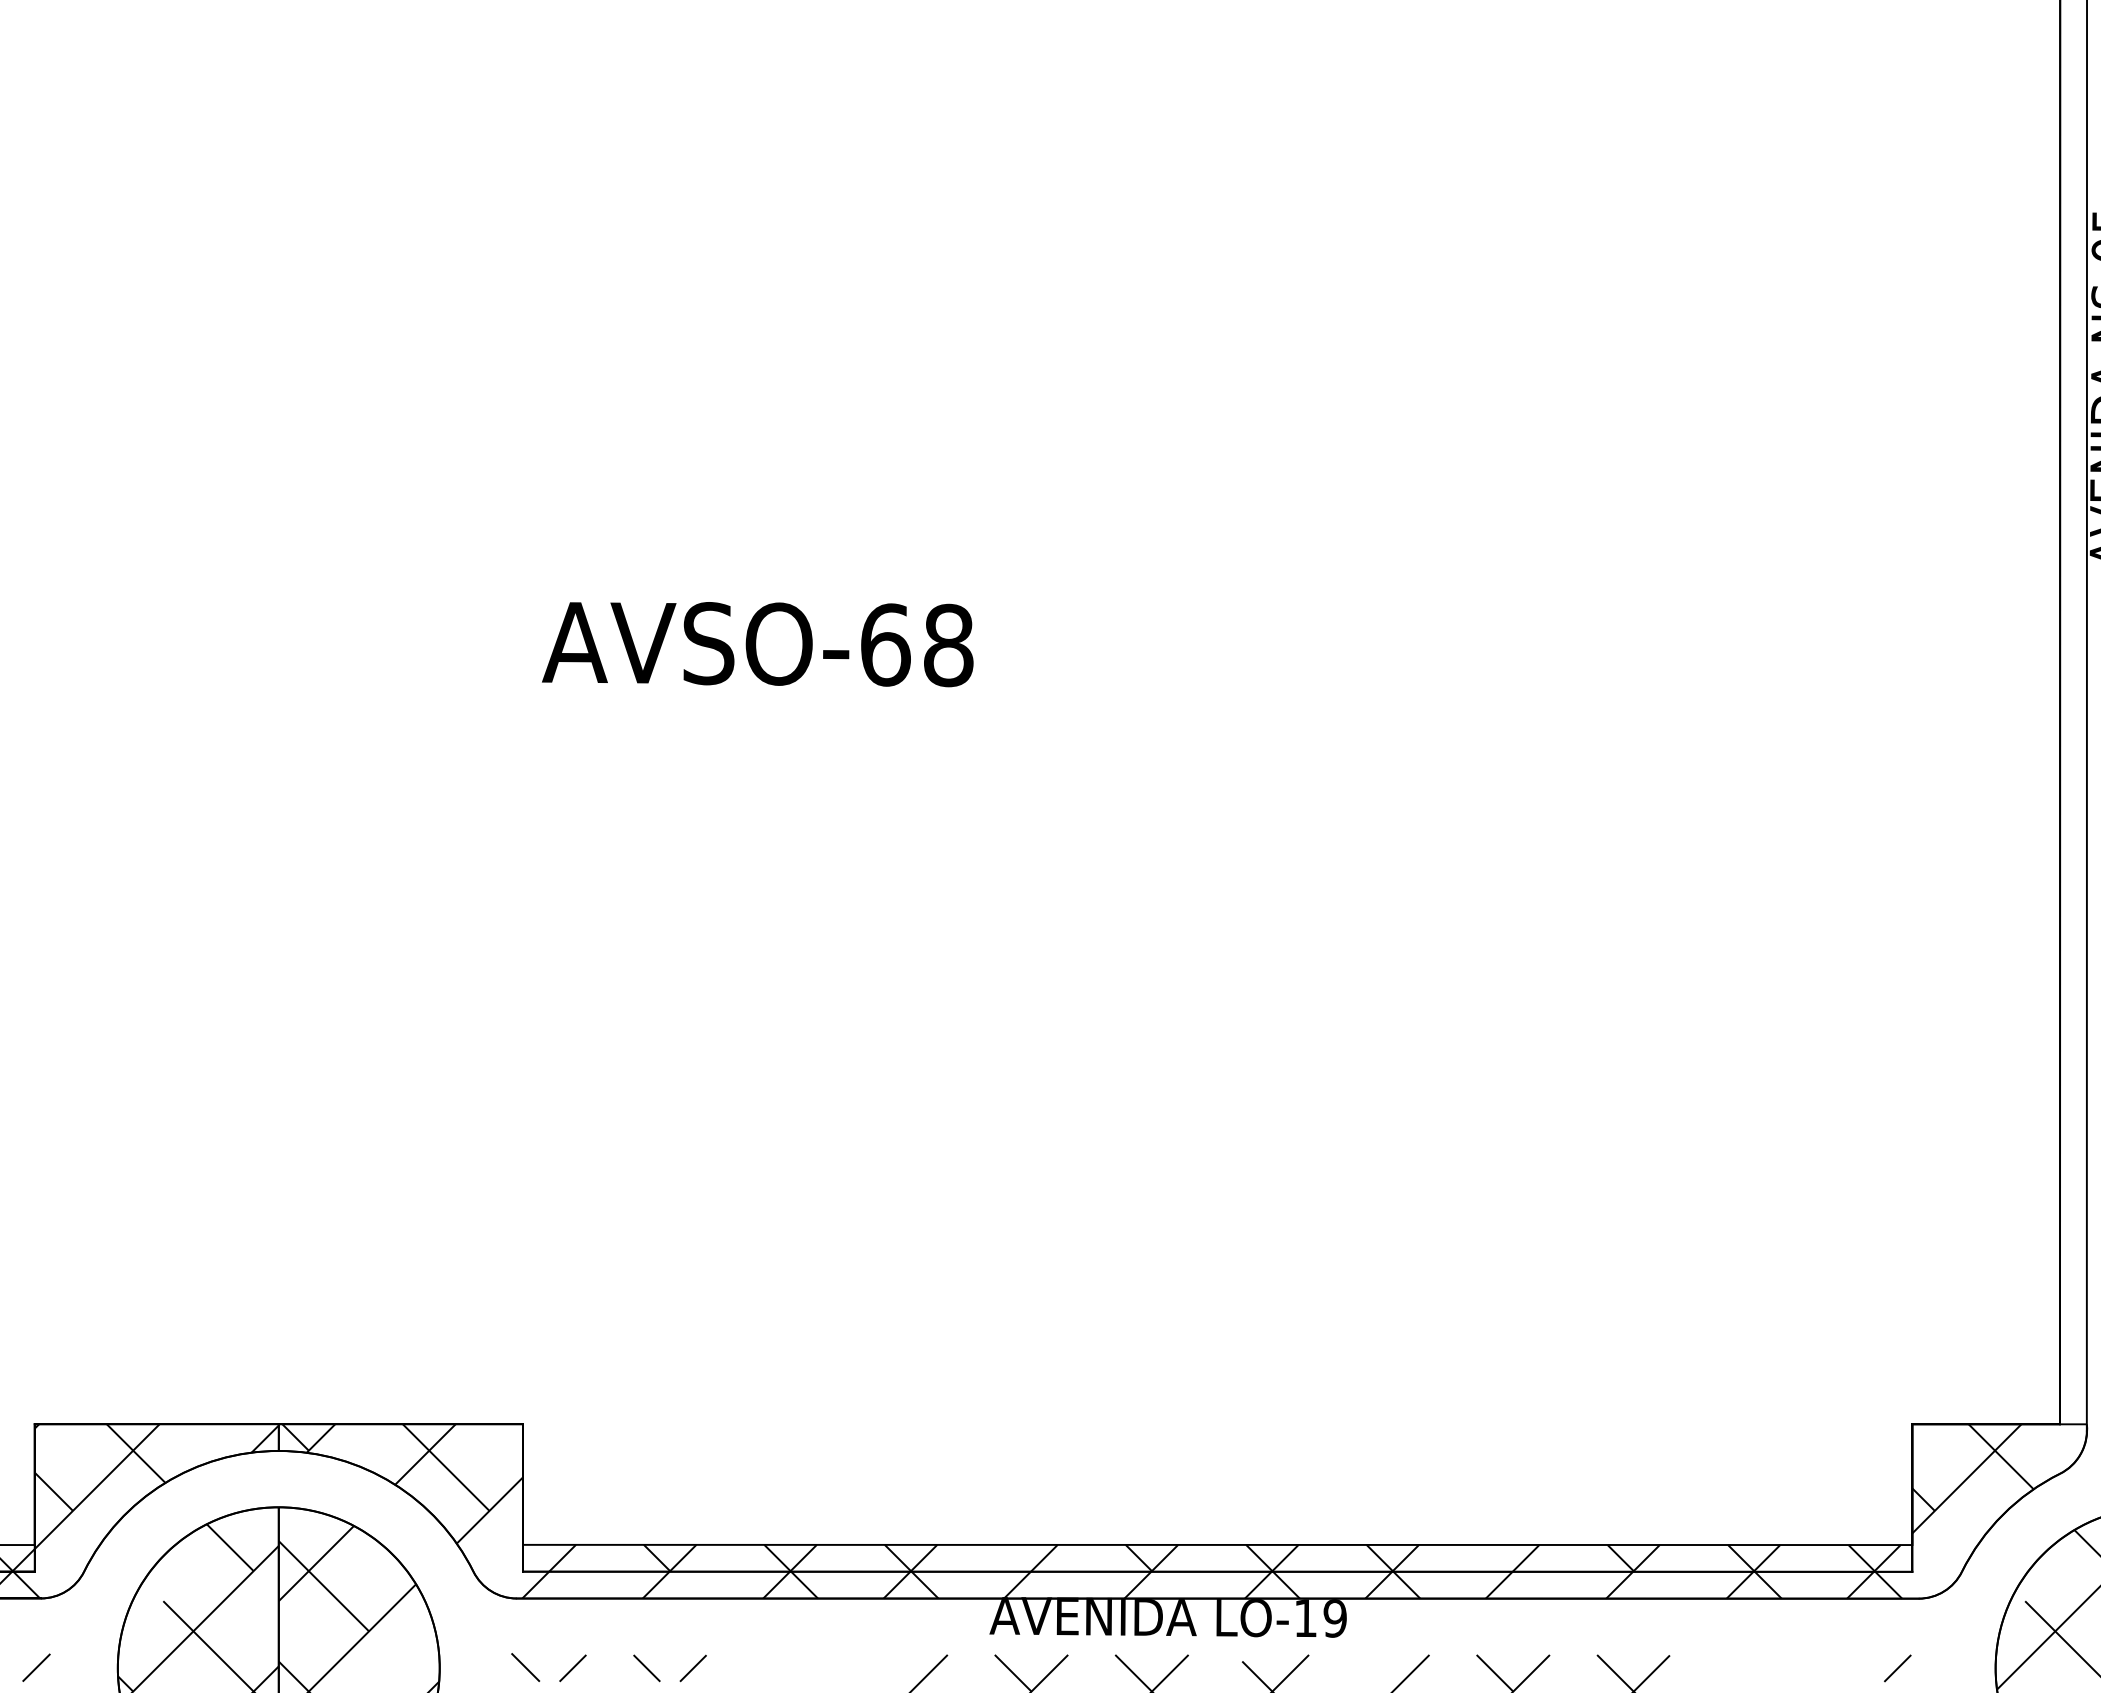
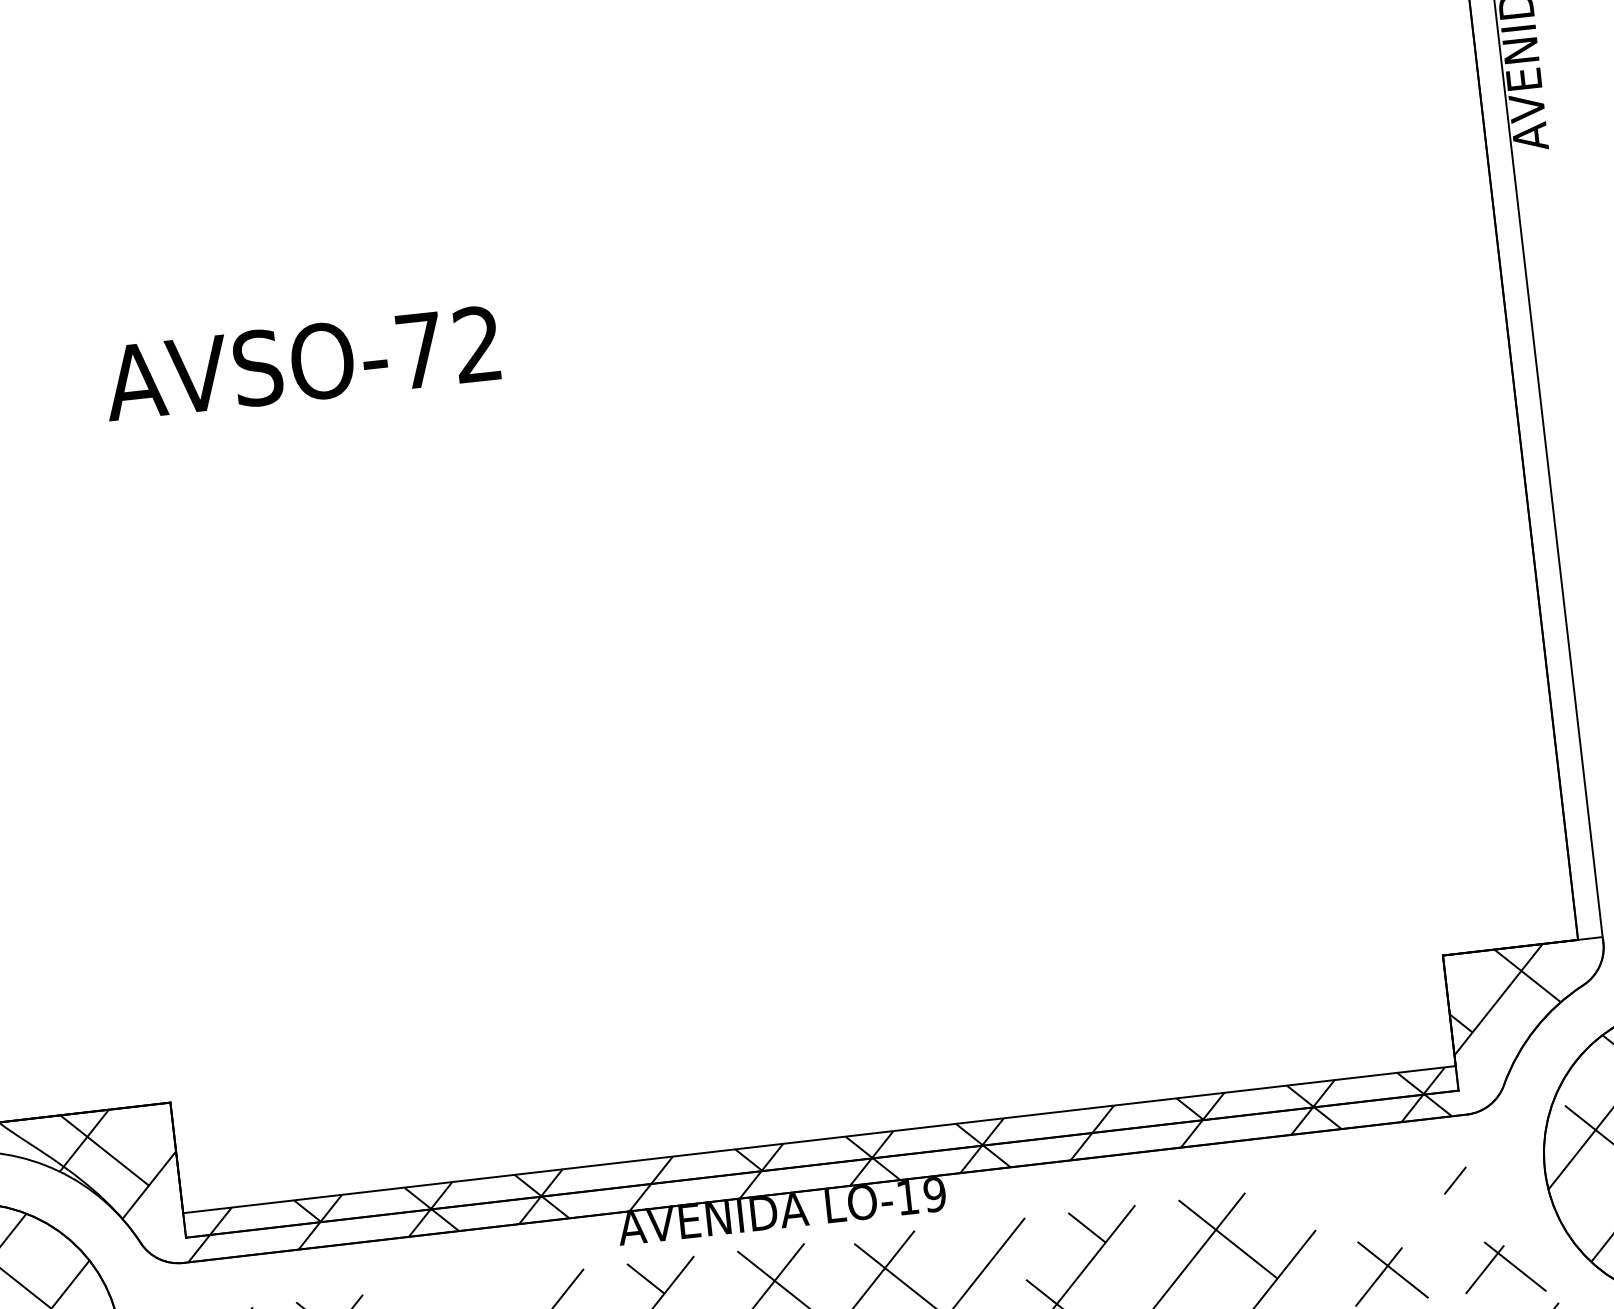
text: (917, 645) -> (449, 347), AVSO-68 -> AVSO-72

